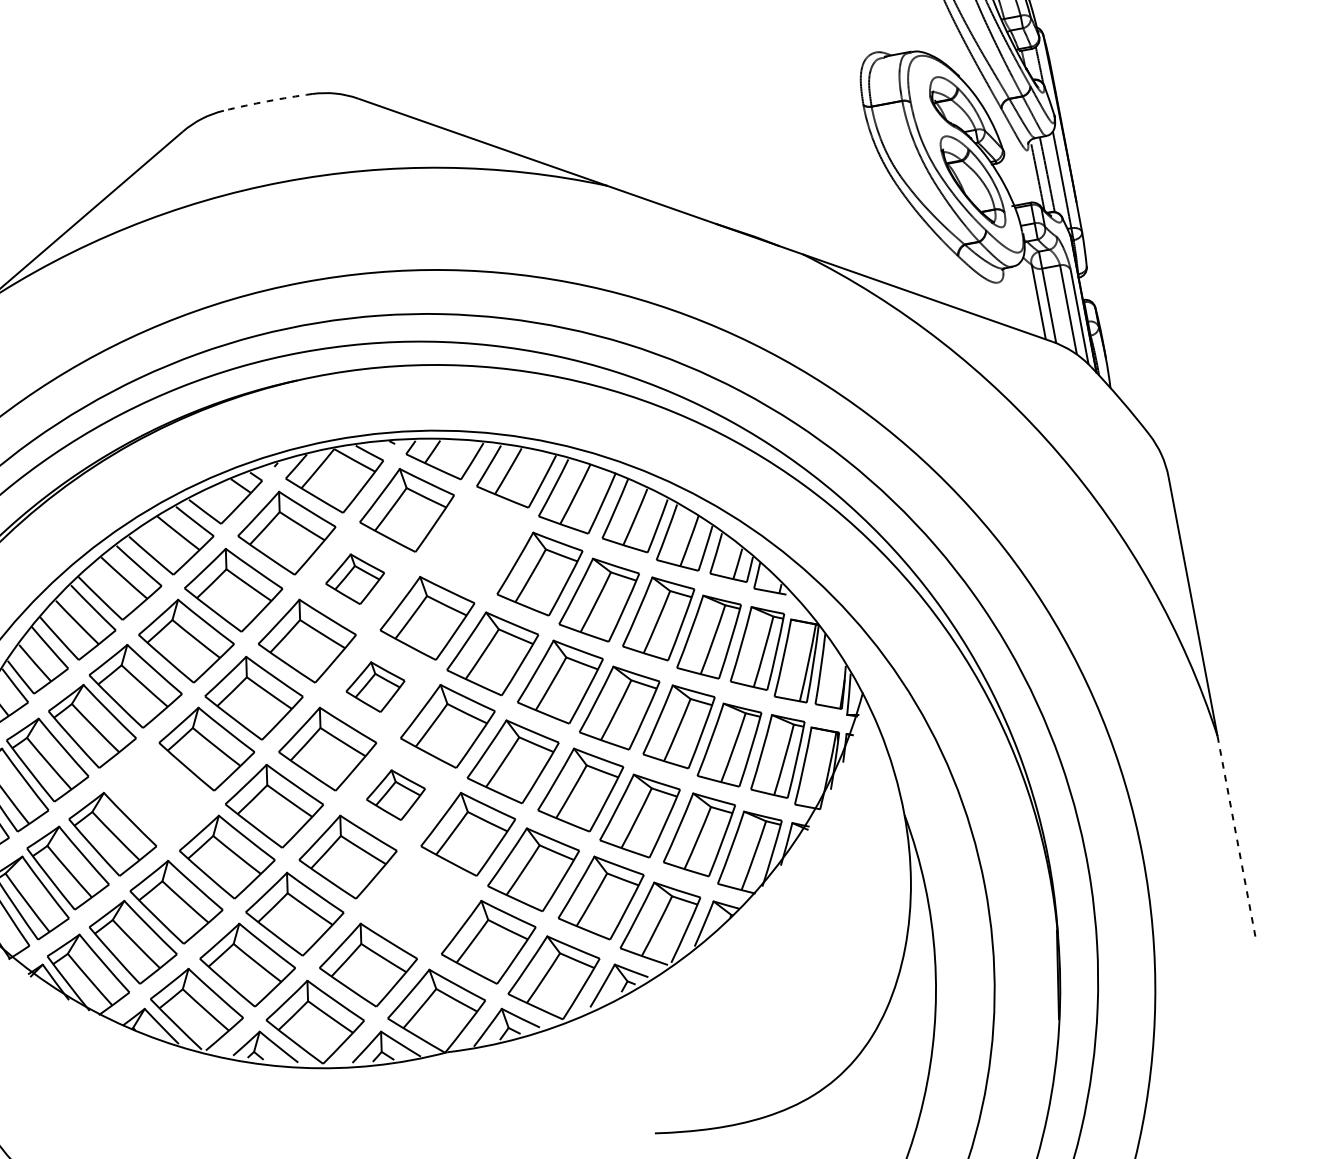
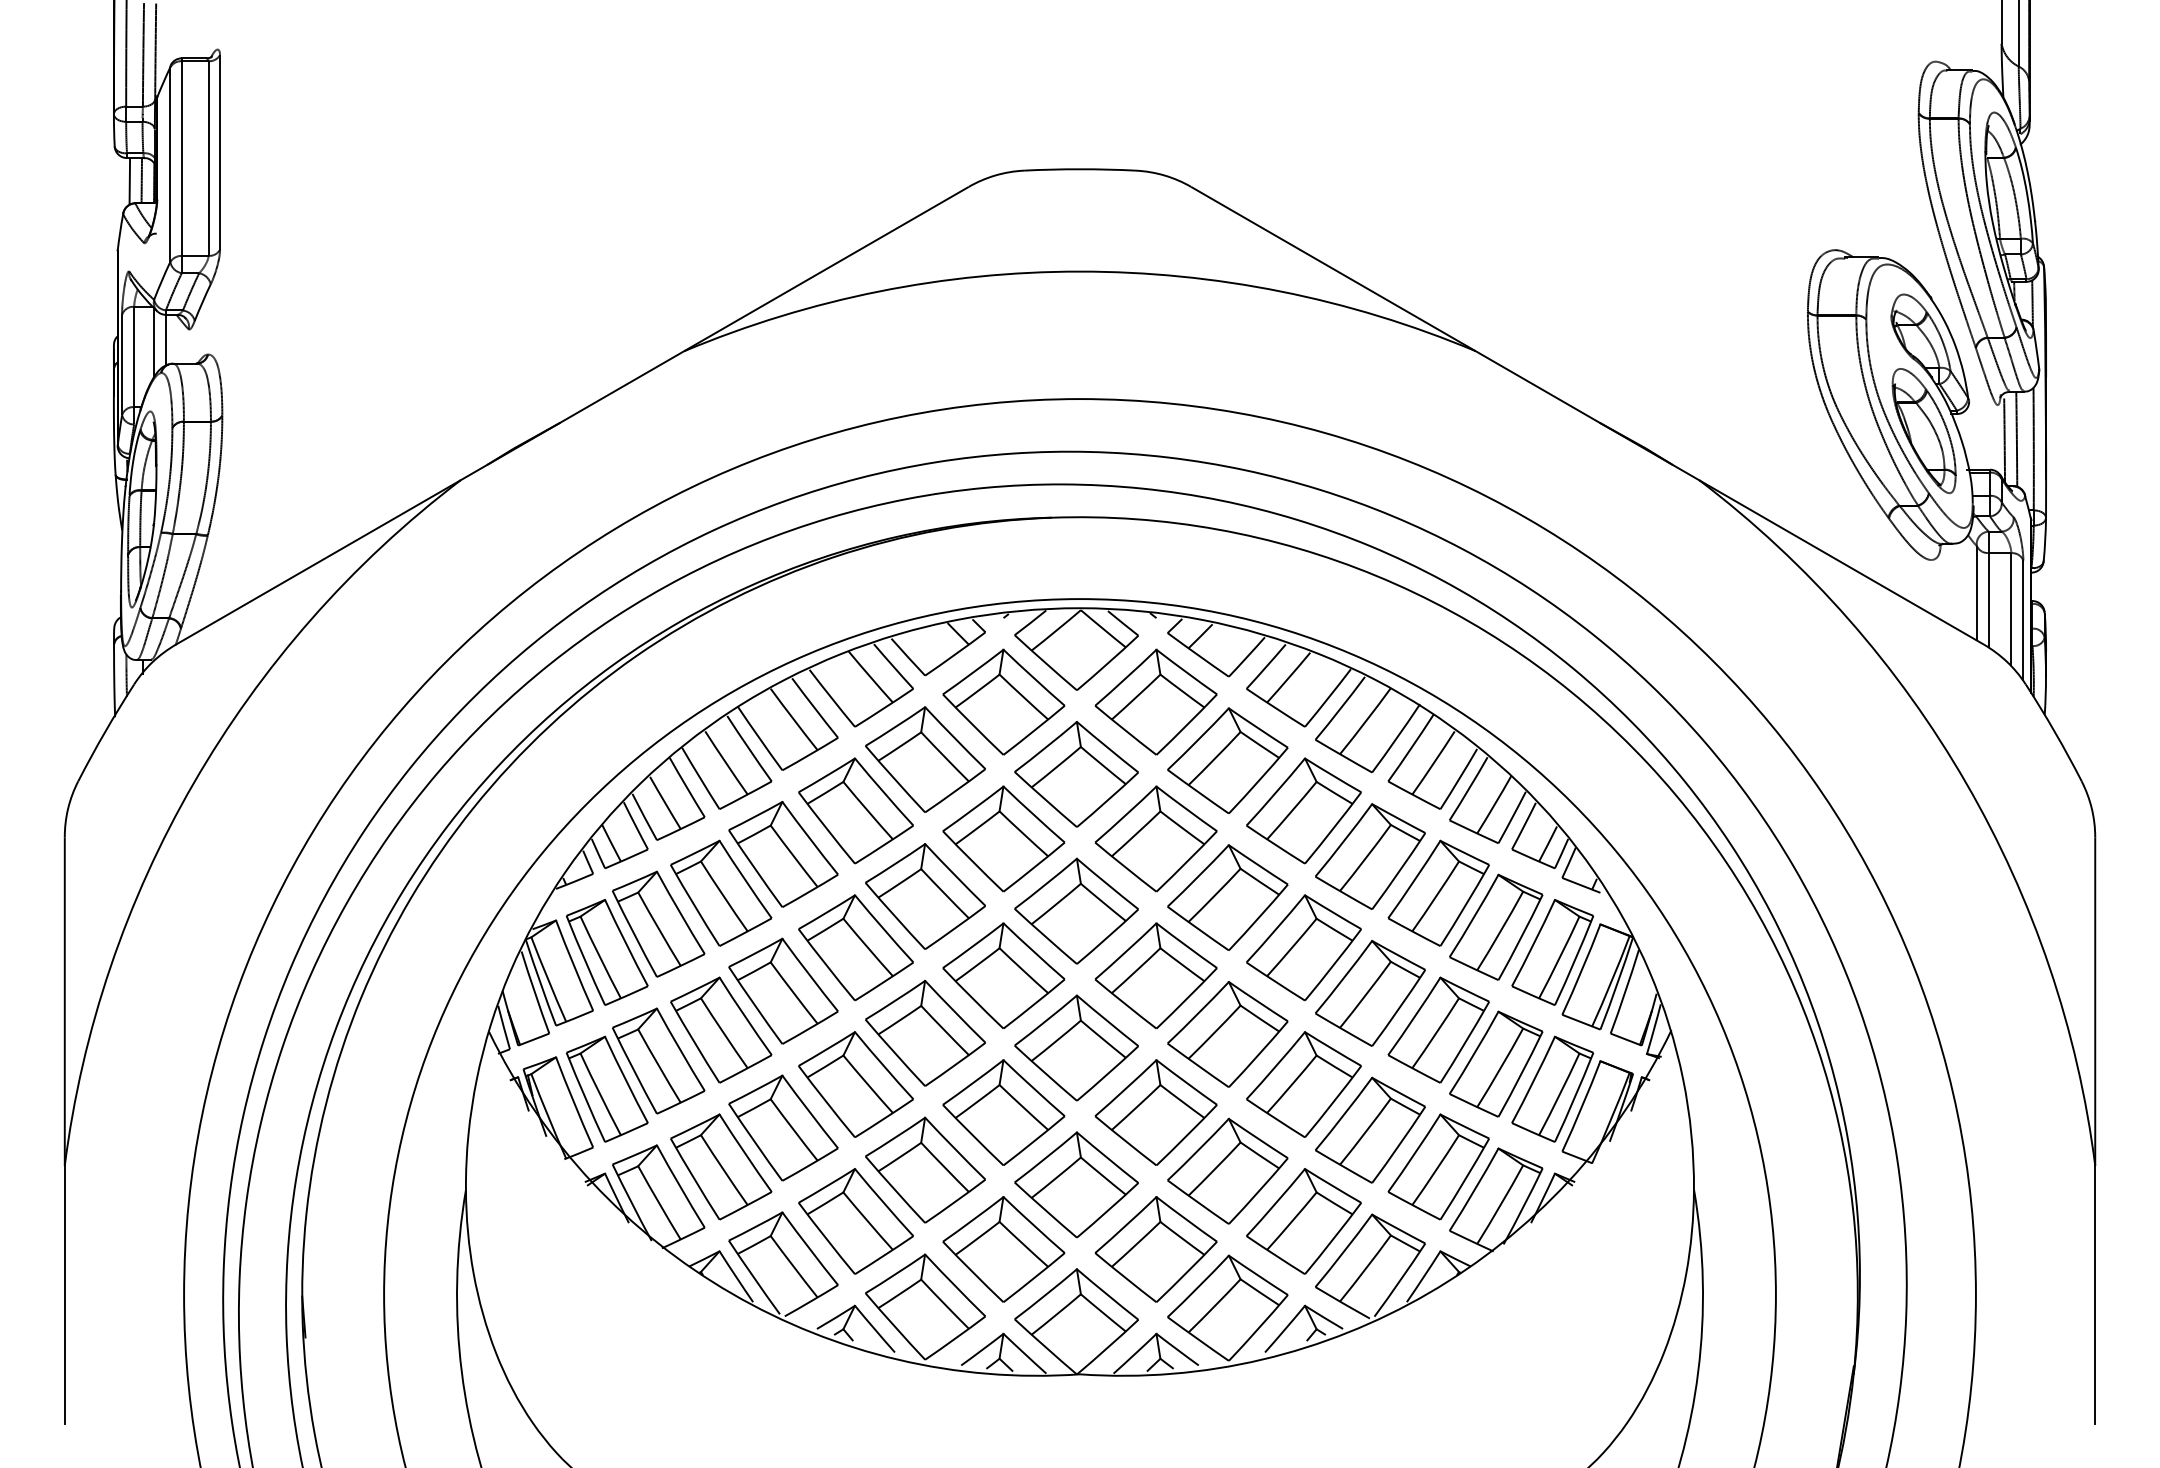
arc: (268, 101) -> (1080, 169), dashed -> solid
part: (472, 545) -> (1227, 760), added
part: (355, 579) -> (1076, 774), size x1.67
part: (375, 686) -> (1076, 910), size x1.67
part: (156, 793) -> (783, 990), added
part: (396, 794) -> (1076, 1047), size x1.67
line: (1237, 838) -> (2095, 1295), dashed -> solid
part: (416, 902) -> (1076, 1184), added

